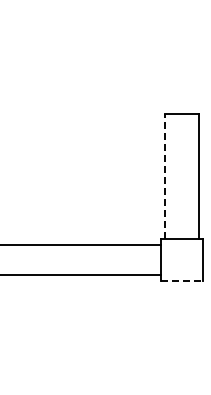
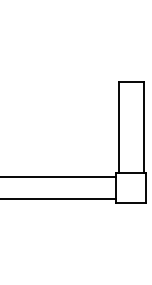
line: (164, 176) -> (118, 127), dashed -> solid
line: (182, 280) -> (131, 202), dashed -> solid

